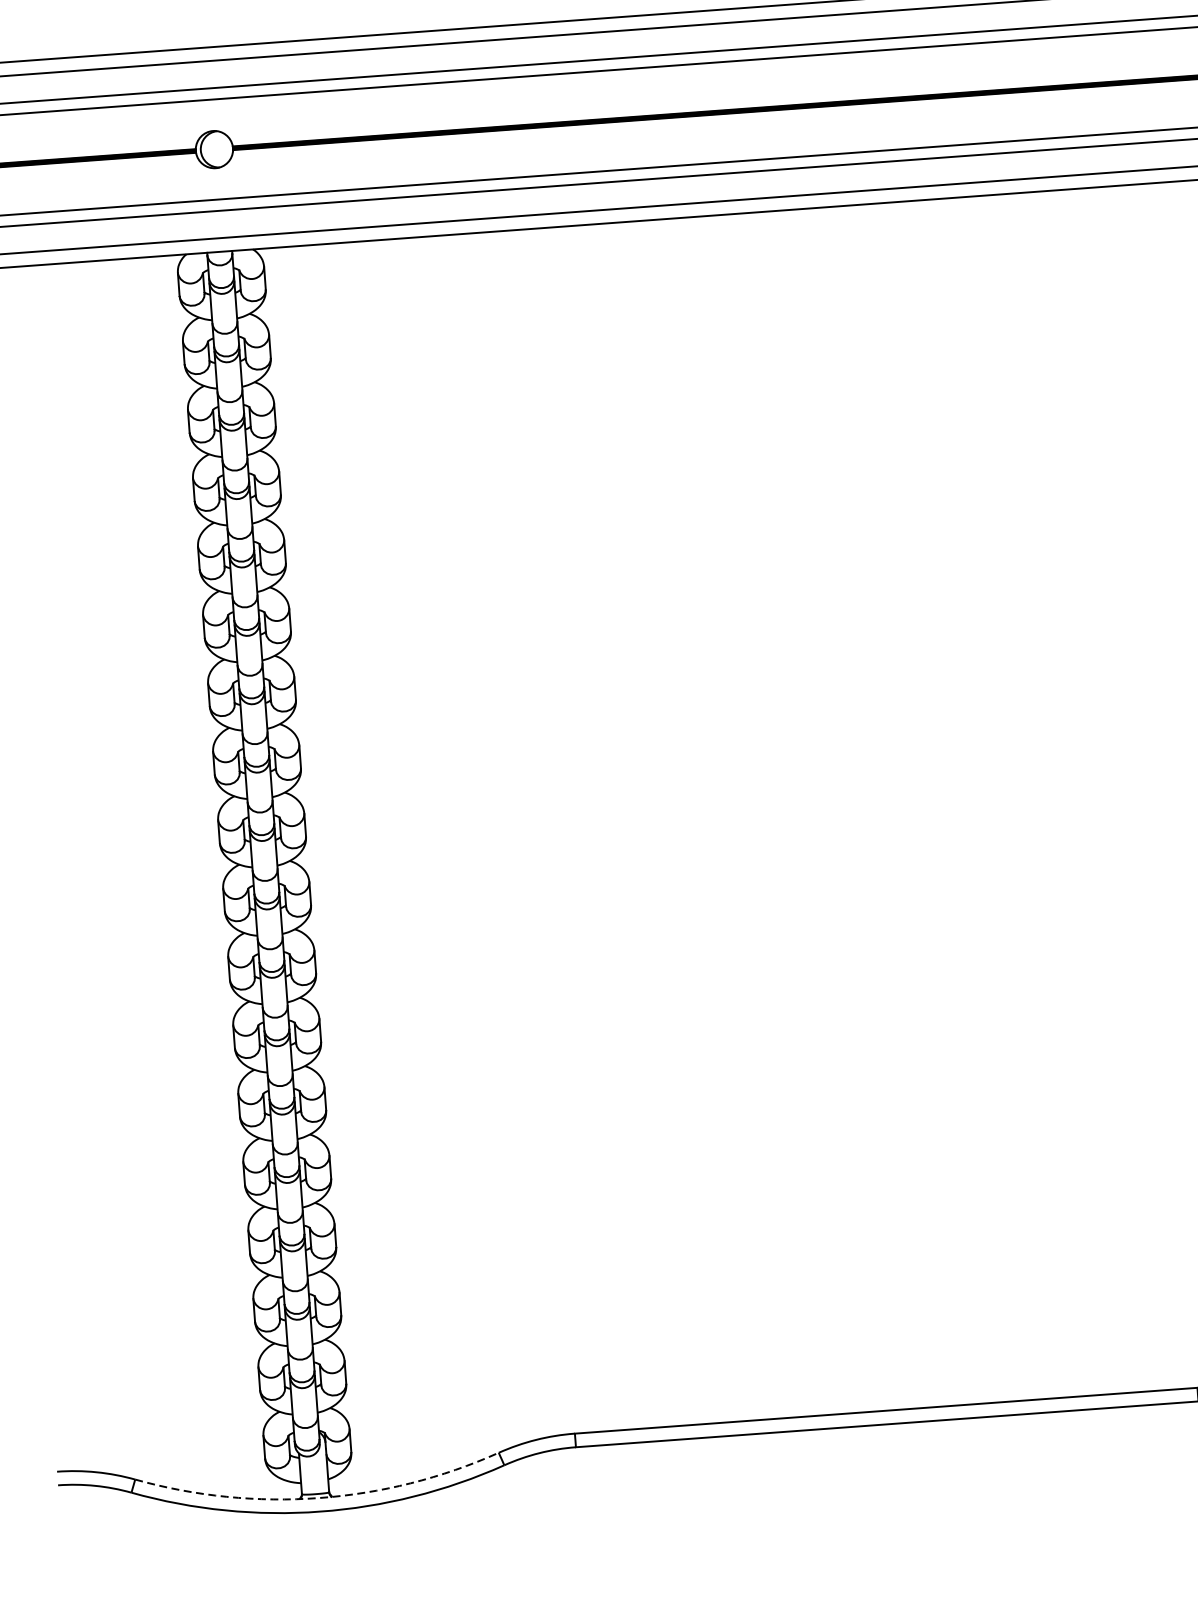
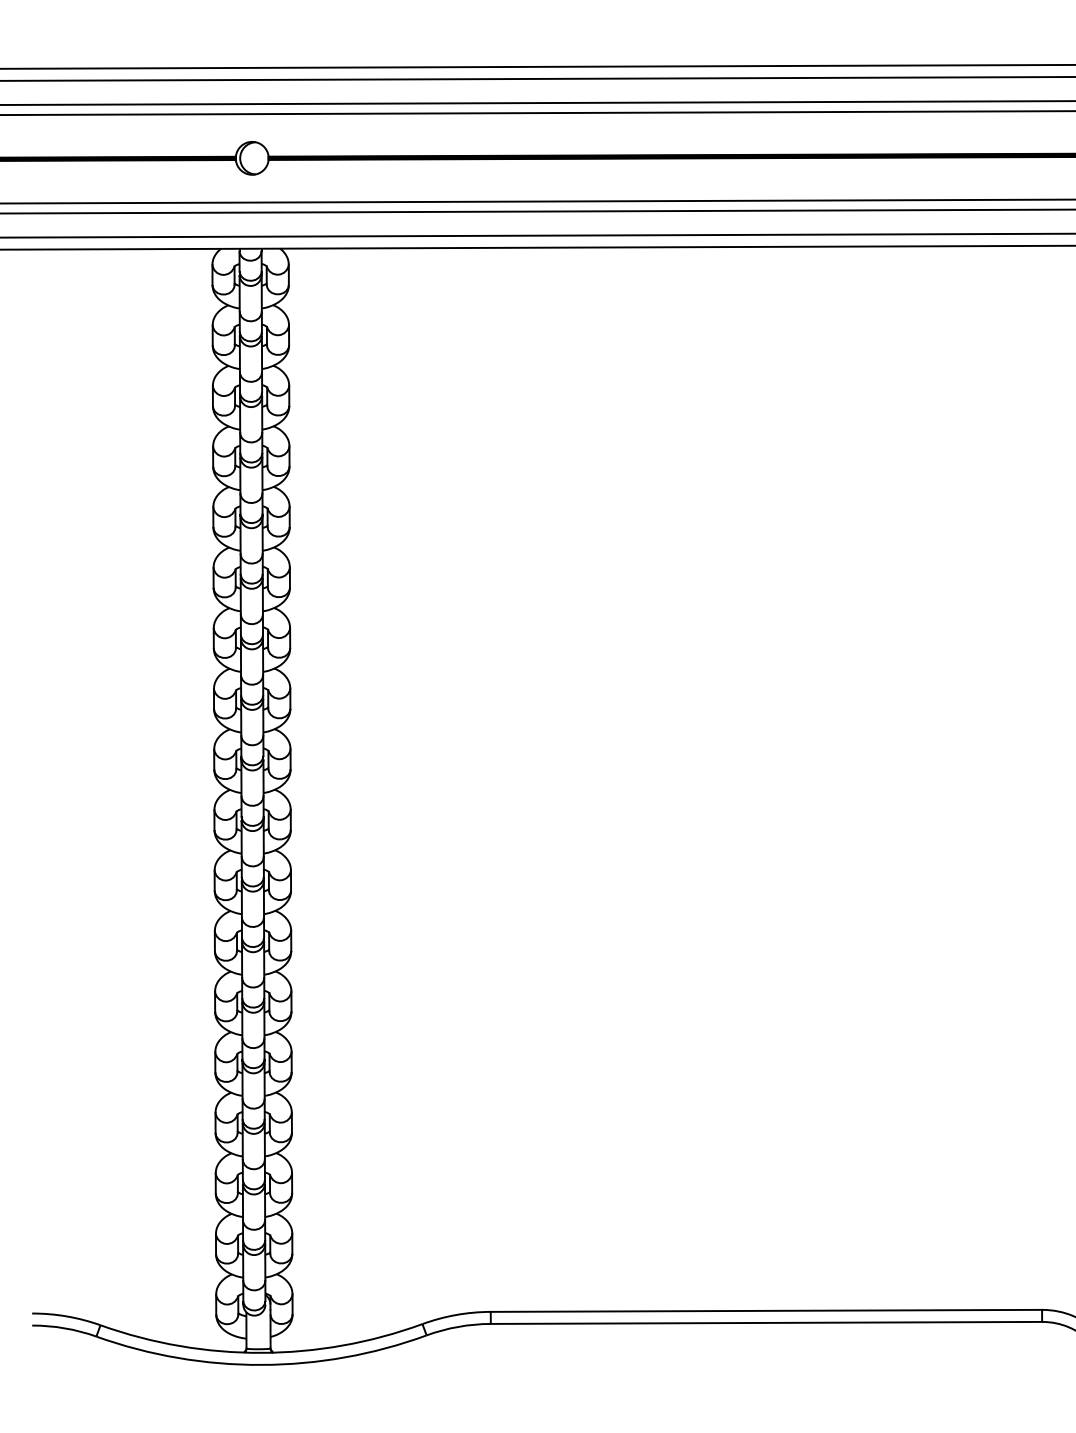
arc: (319, 1497) -> (261, 1352), dashed -> solid

